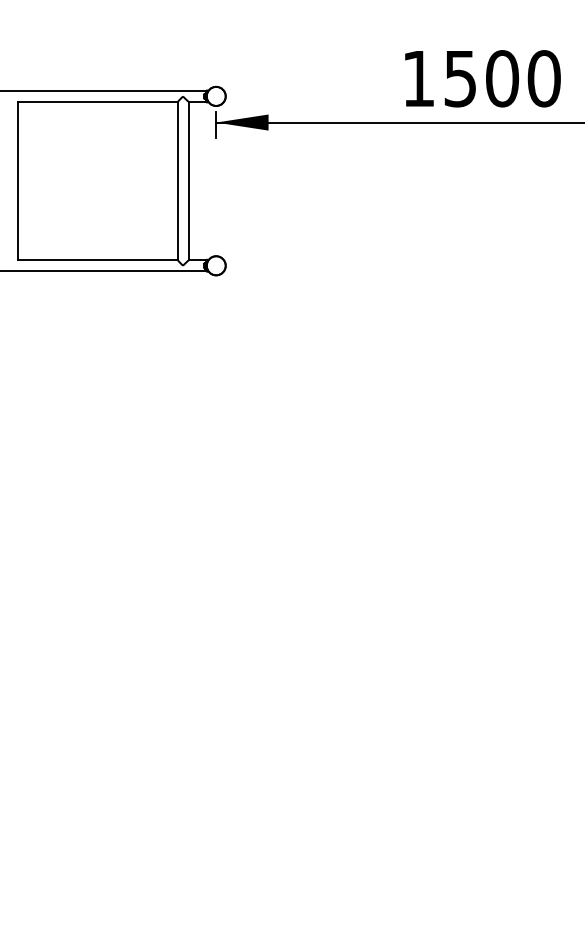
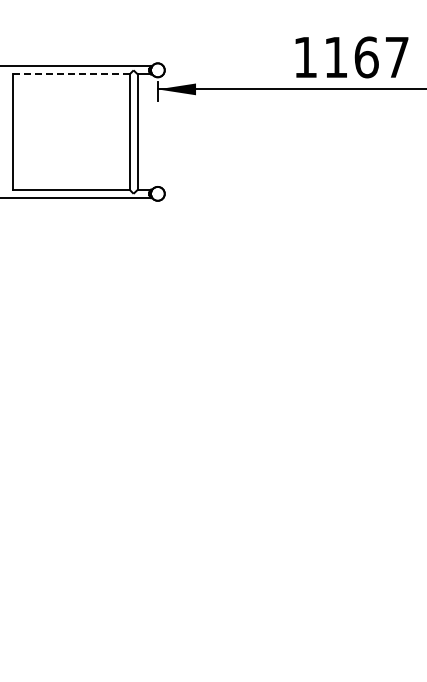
text: (502, 78) -> (366, 57), 1500 -> 1167
line: (99, 102) -> (72, 74), solid -> dashed

